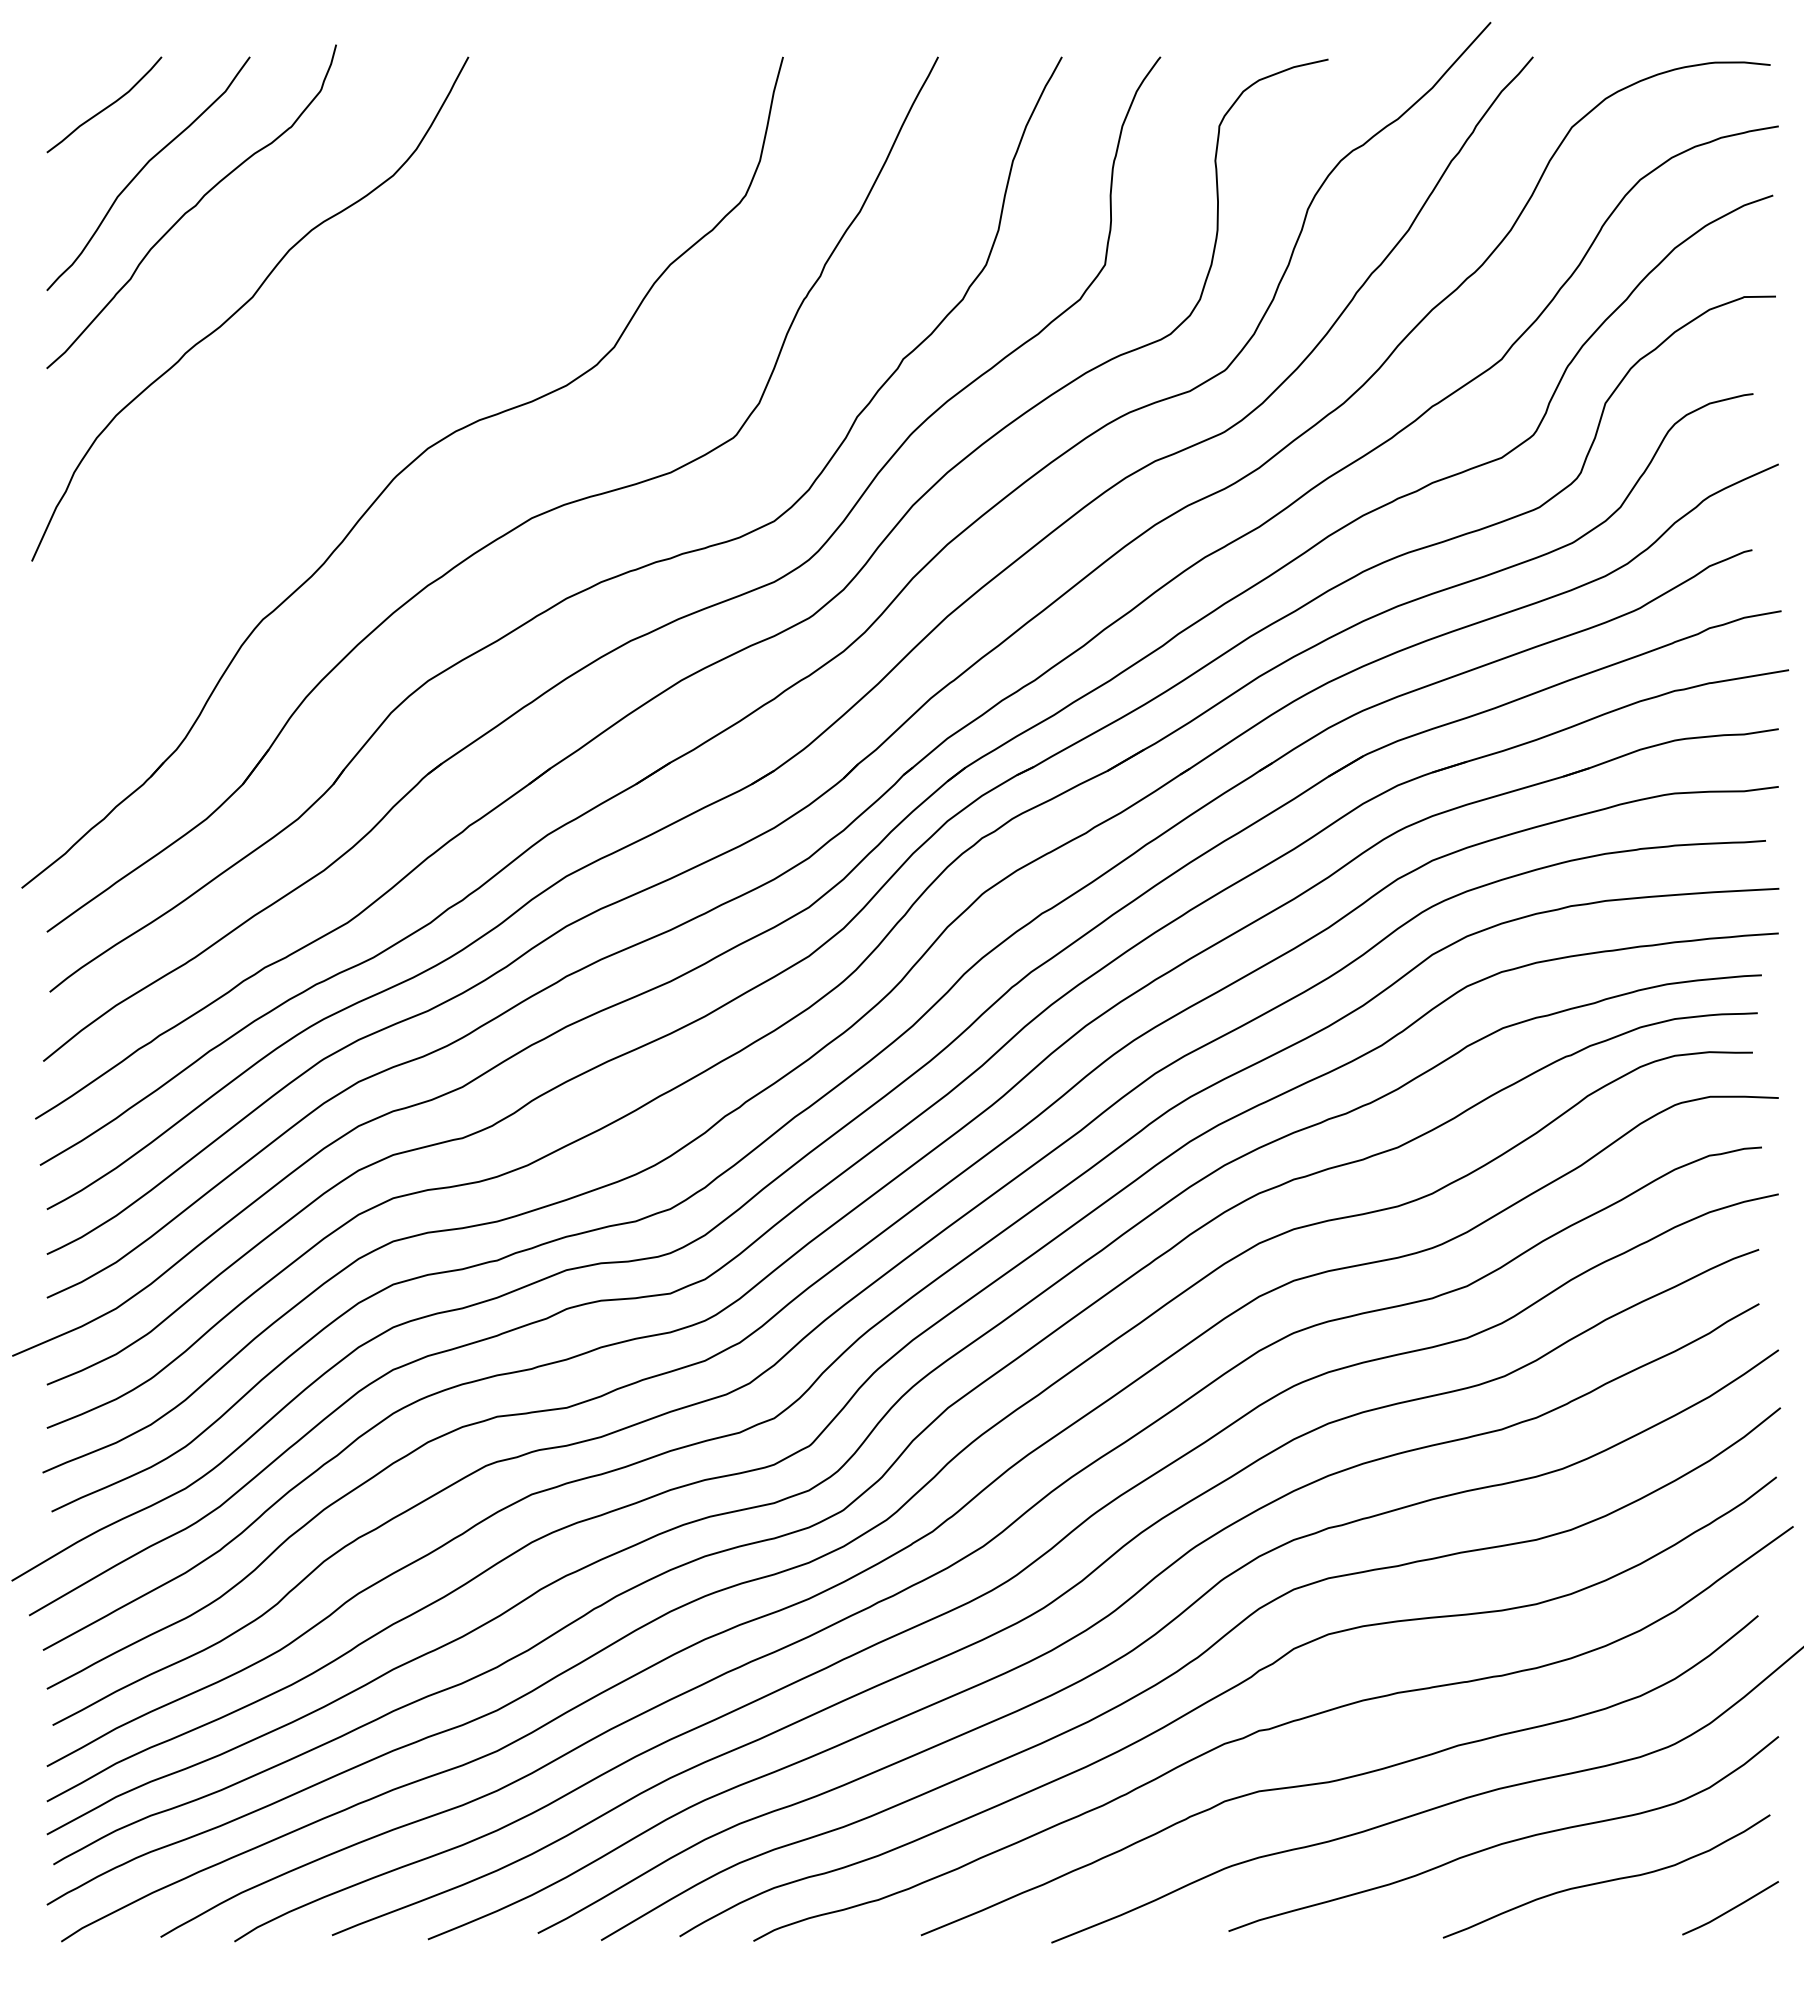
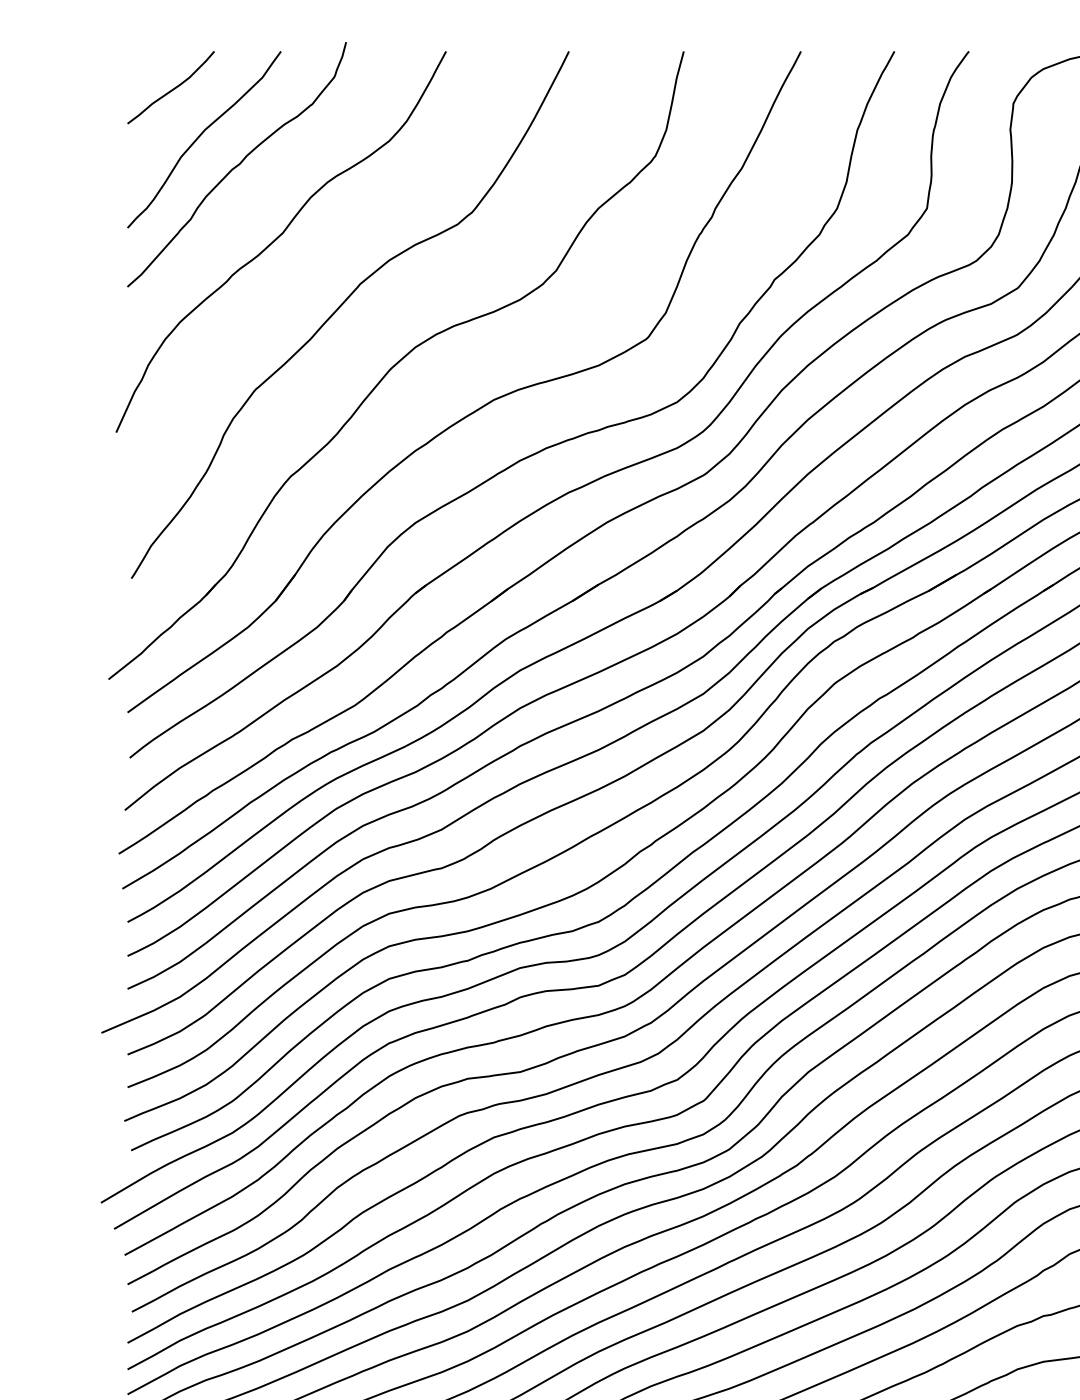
curve: (330, 393) -> (341, 305), added

